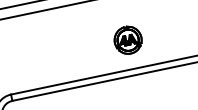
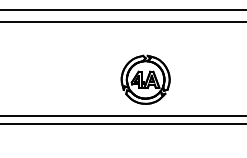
part: (128, 40) -> (145, 79), size x1.43

